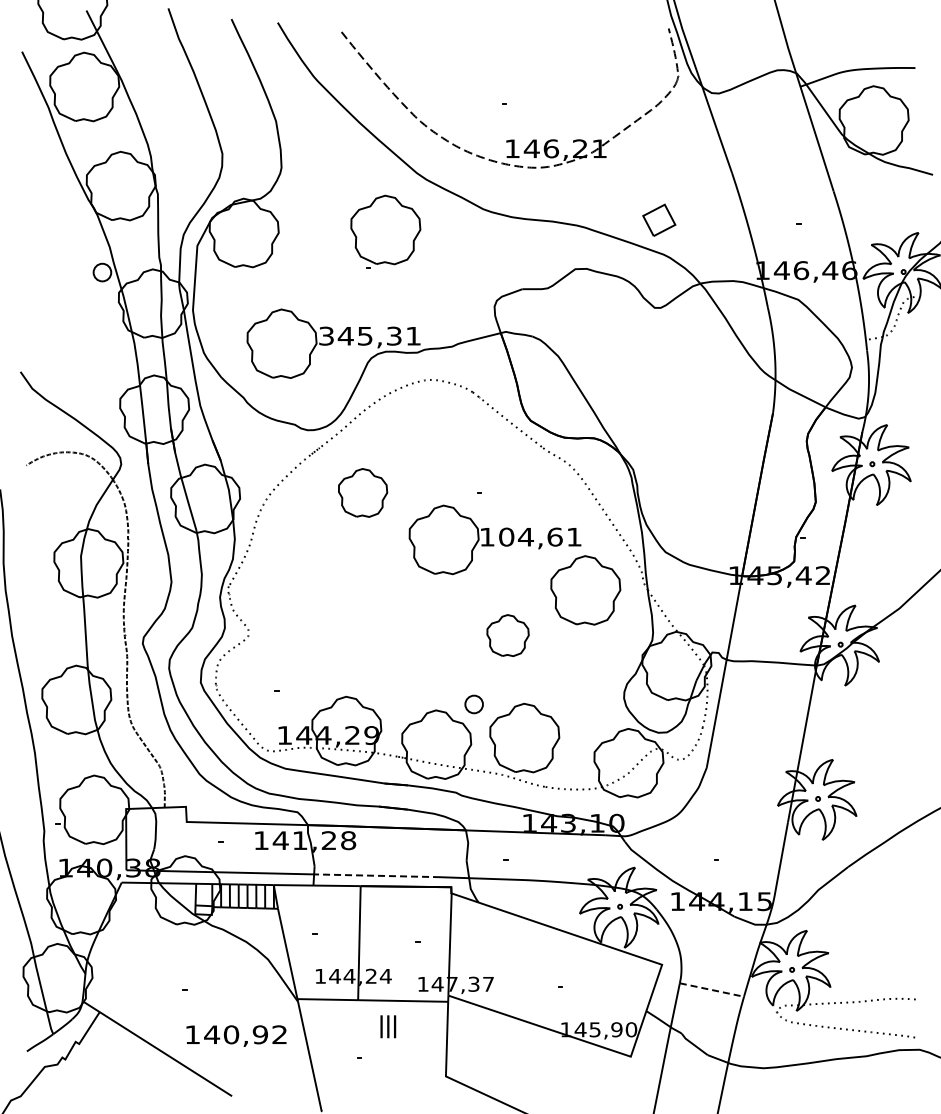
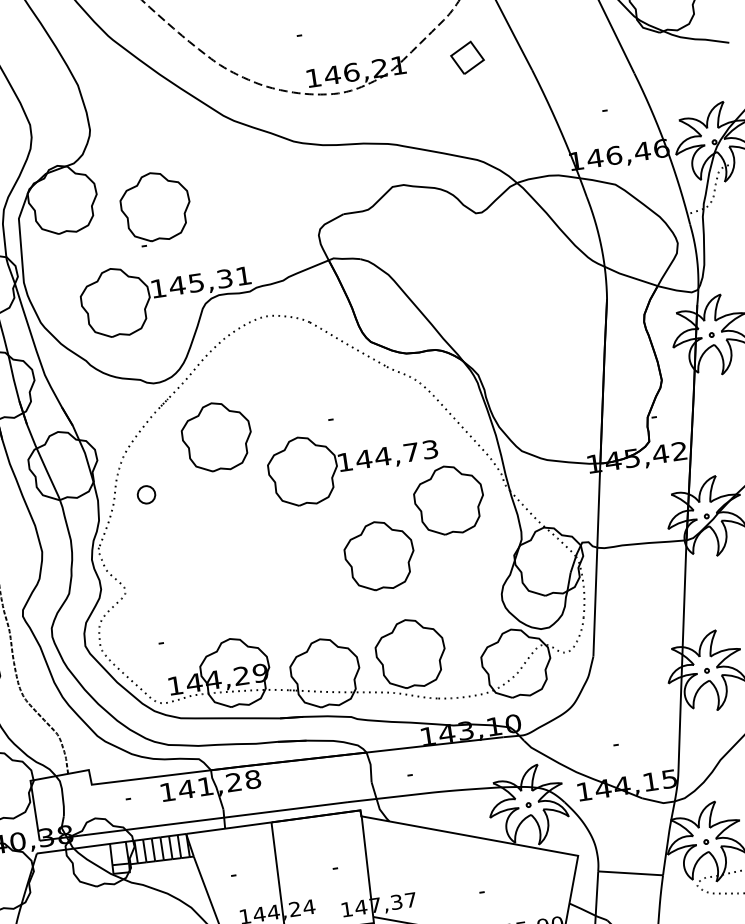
part: (659, 219) -> (467, 57), moved
part: (385, 231) -> (155, 208), moved
text: (326, 335) -> (158, 287), 345,31 -> 145,31
part: (362, 492) -> (216, 436), size x1.43
text: (539, 536) -> (396, 454), 104,61 -> 144,73
part: (507, 635) -> (379, 555), size x1.67
part: (473, 704) -> (145, 494), moved
line: (377, 875) -> (286, 809), dashed -> solid
line: (711, 990) -> (630, 873), dashed -> solid

